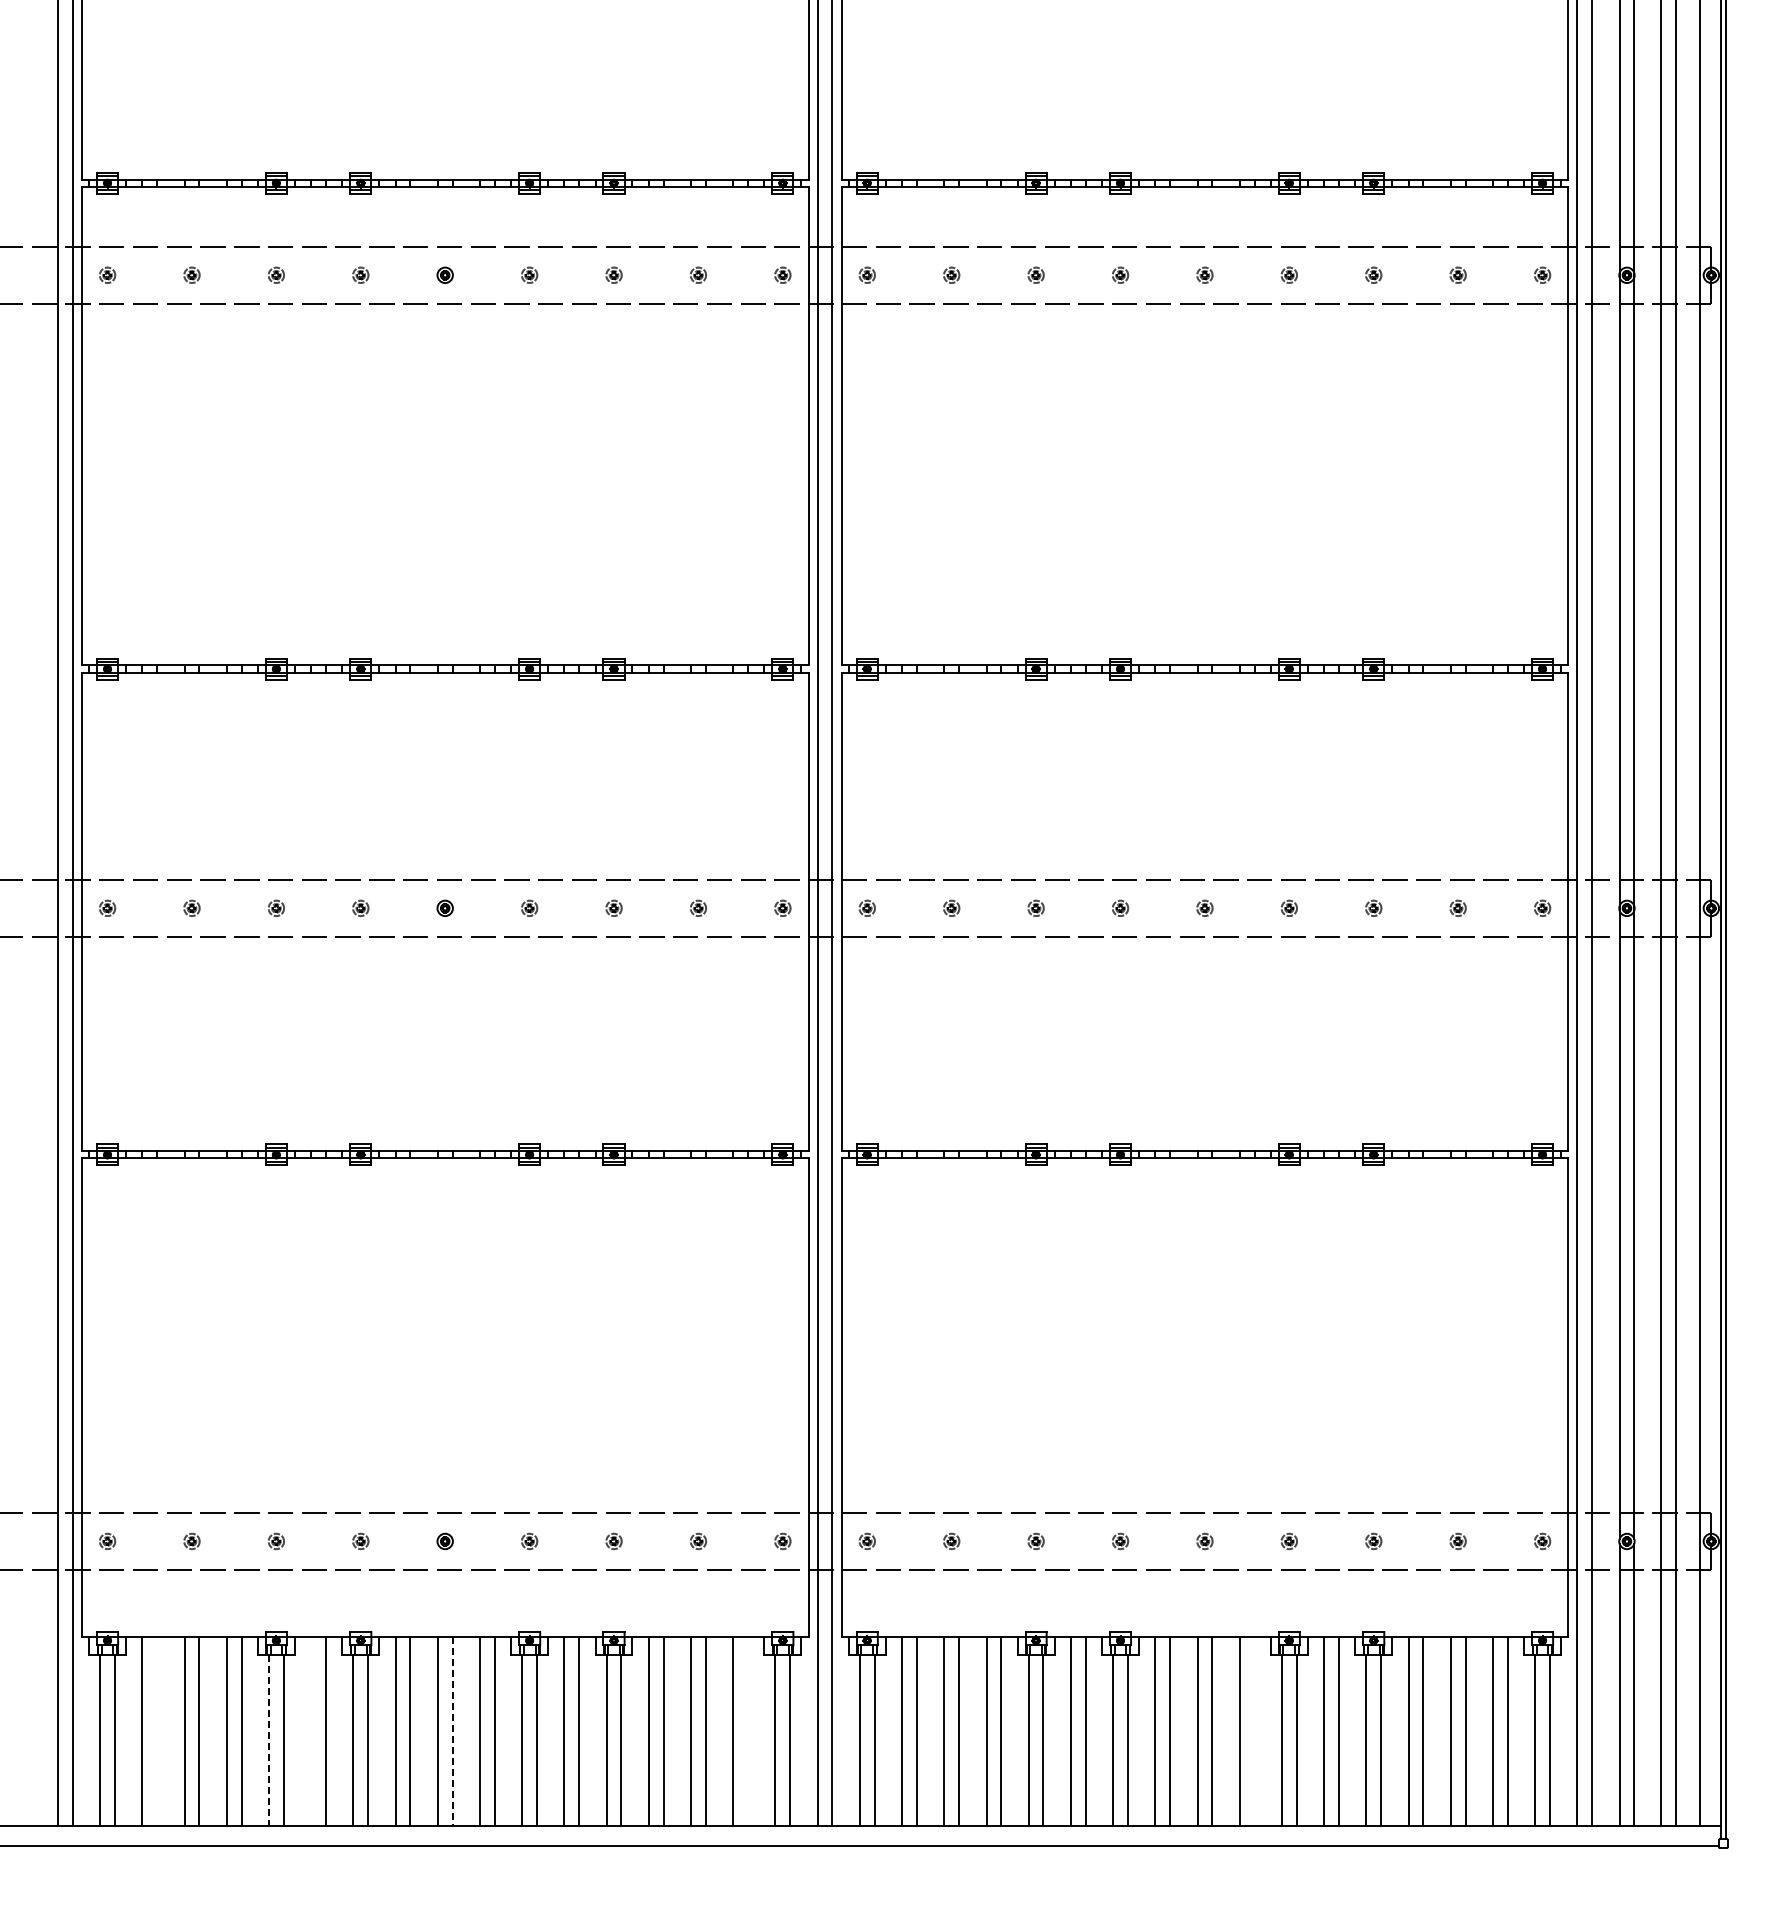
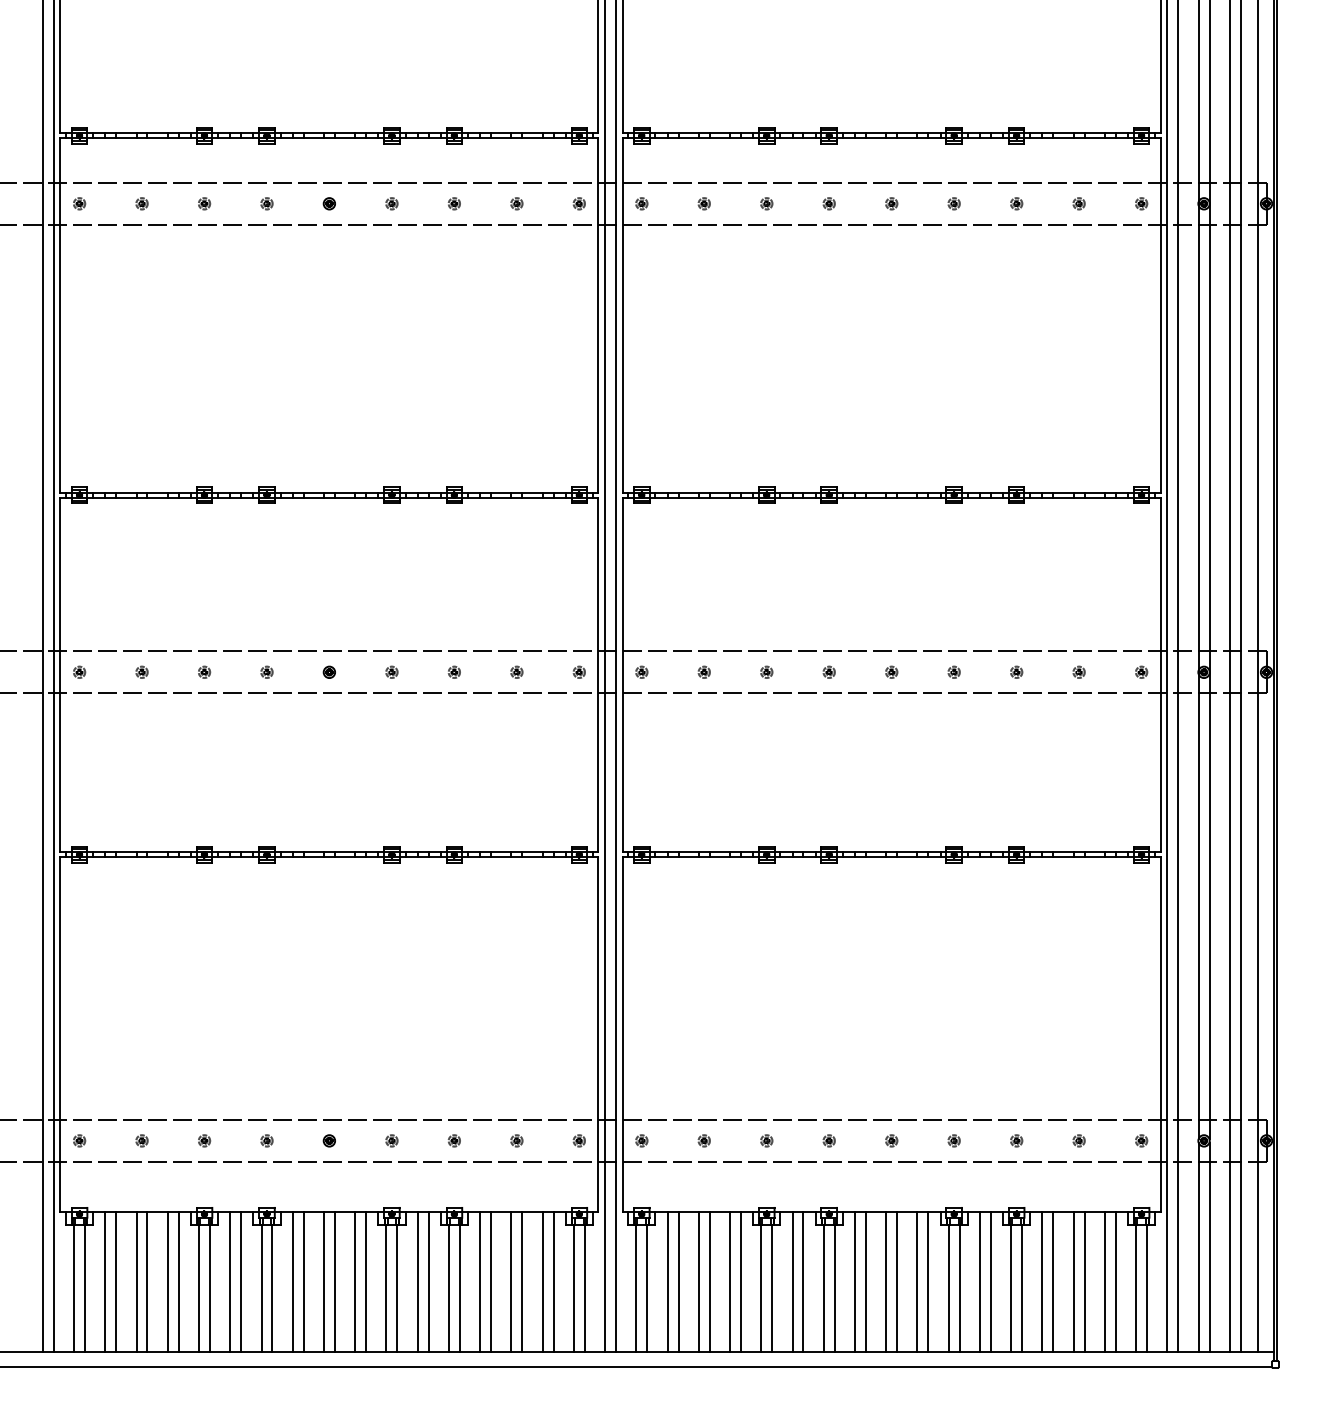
line: (157, 1731) -> (116, 1281), added
line: (311, 1731) -> (230, 1281), added
line: (452, 1731) -> (334, 1281), dashed -> solid
line: (748, 1731) -> (553, 1281), added
line: (1254, 1731) -> (928, 1281), added
line: (269, 1741) -> (199, 1288), dashed -> solid

